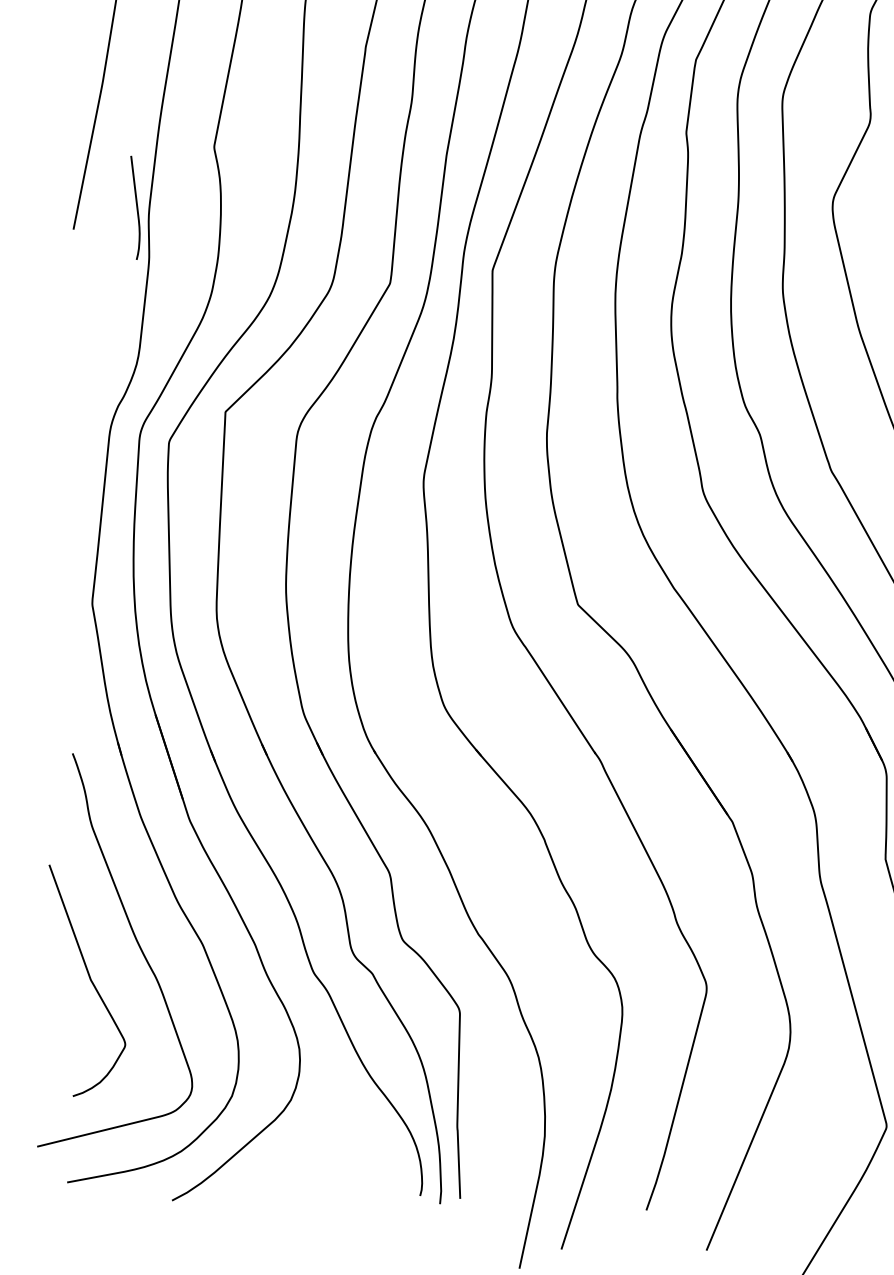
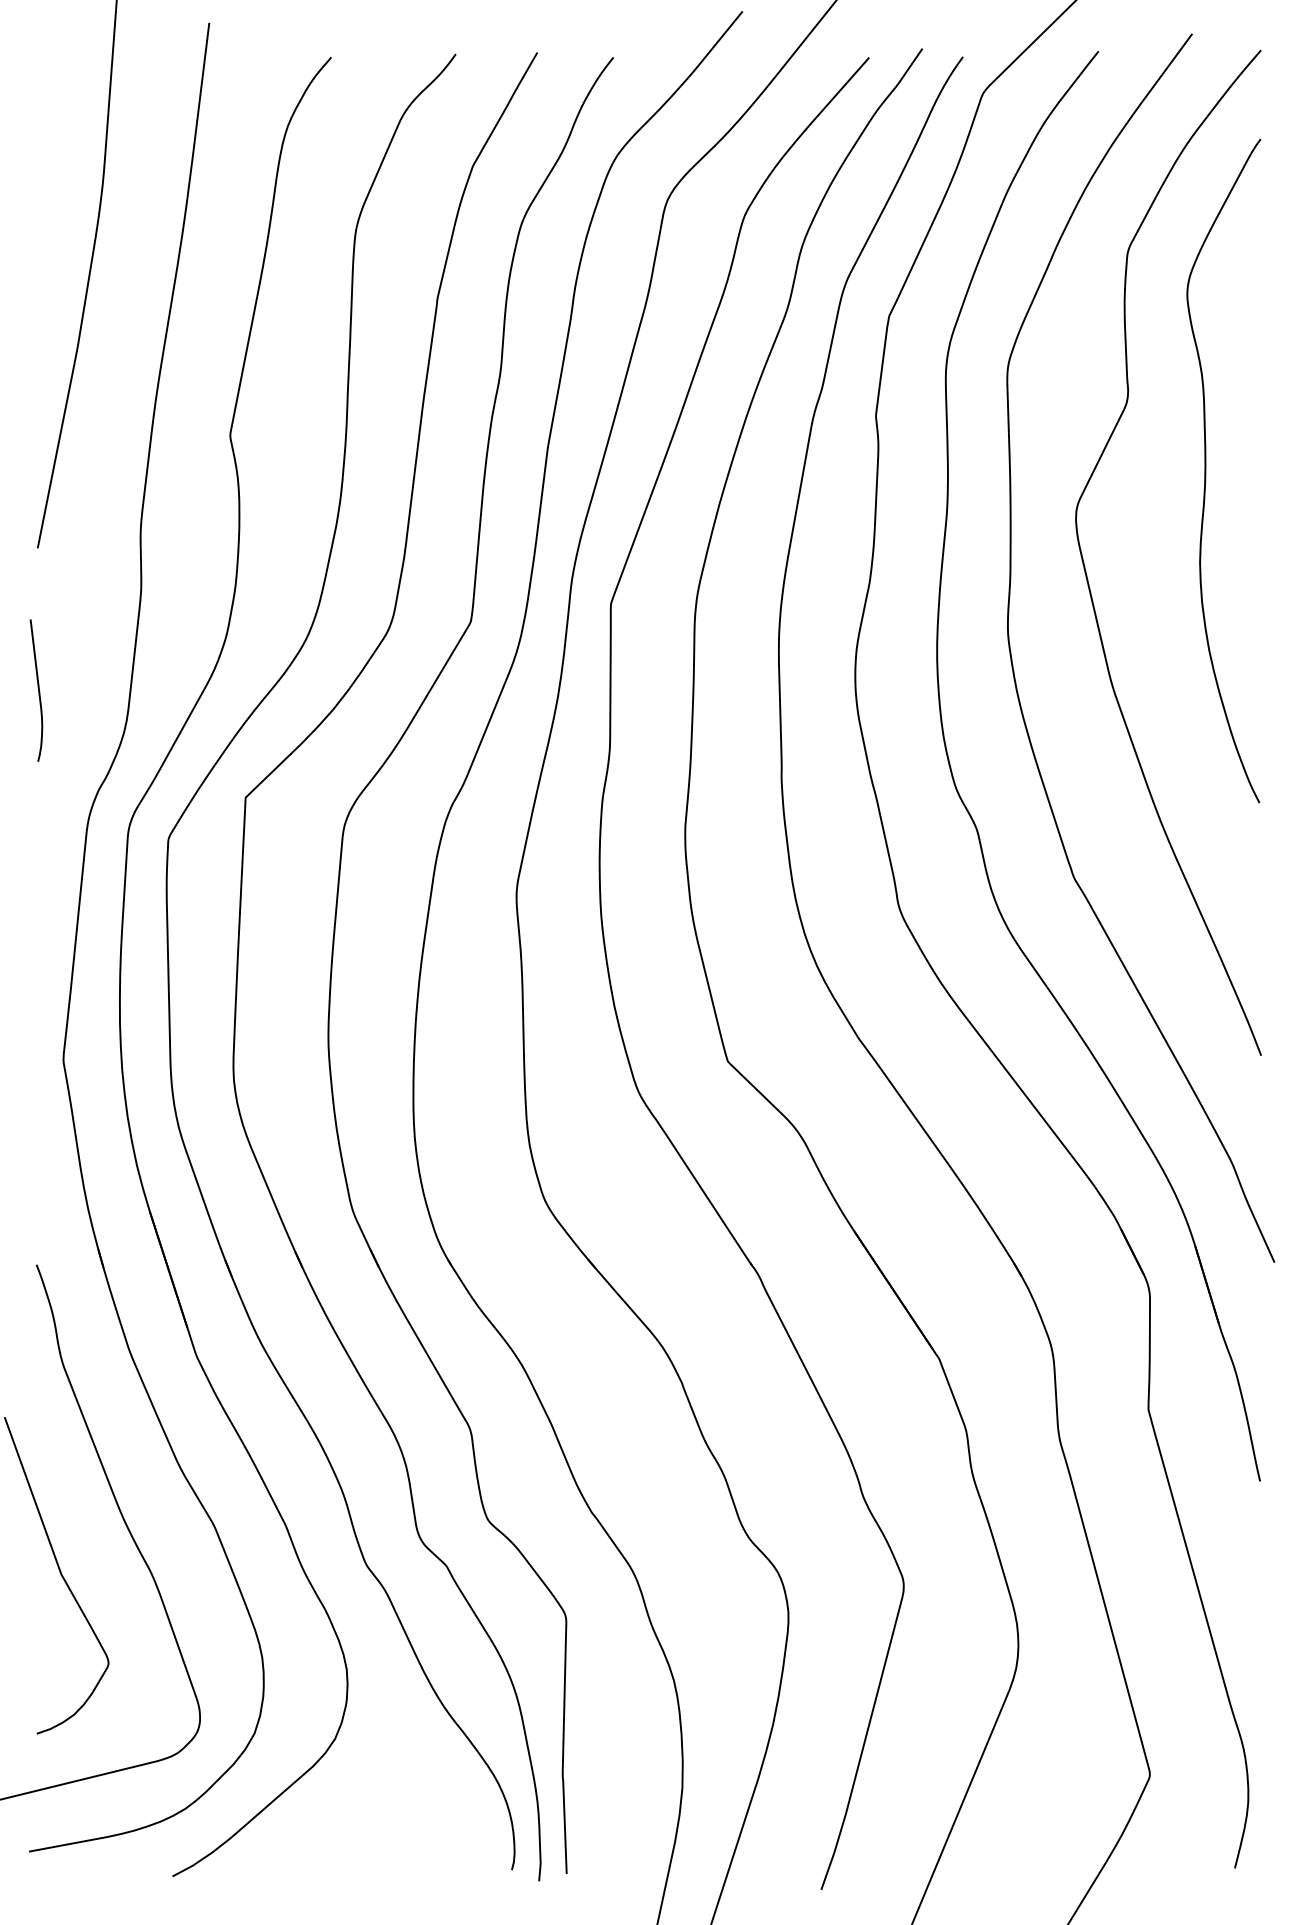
curve: (136, 207) -> (38, 690), moved

